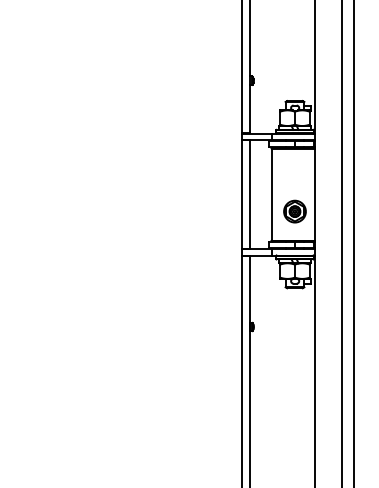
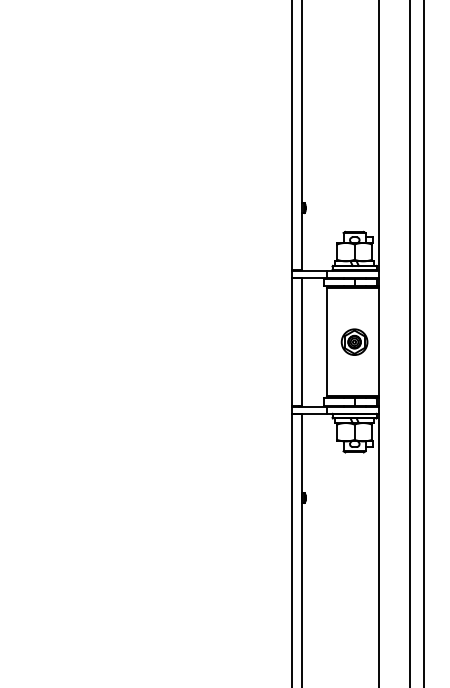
part: (294, 211) -> (354, 341), moved

